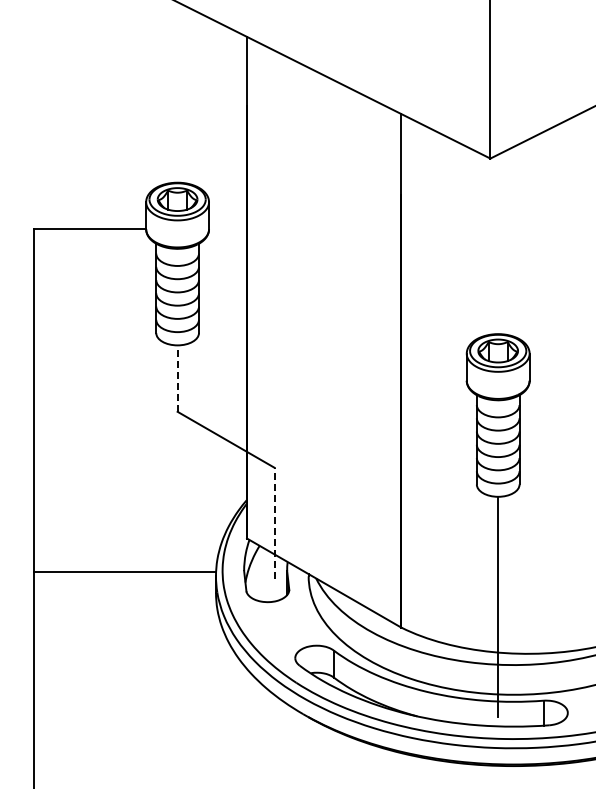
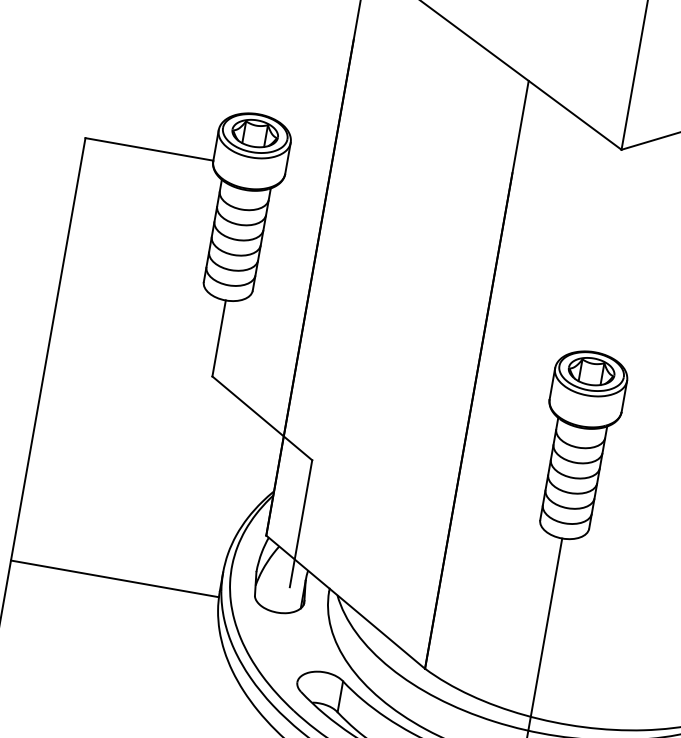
line: (177, 378) -> (219, 338), dashed -> solid
line: (274, 522) -> (300, 522), dashed -> solid
line: (125, 571) -> (115, 578), moved

